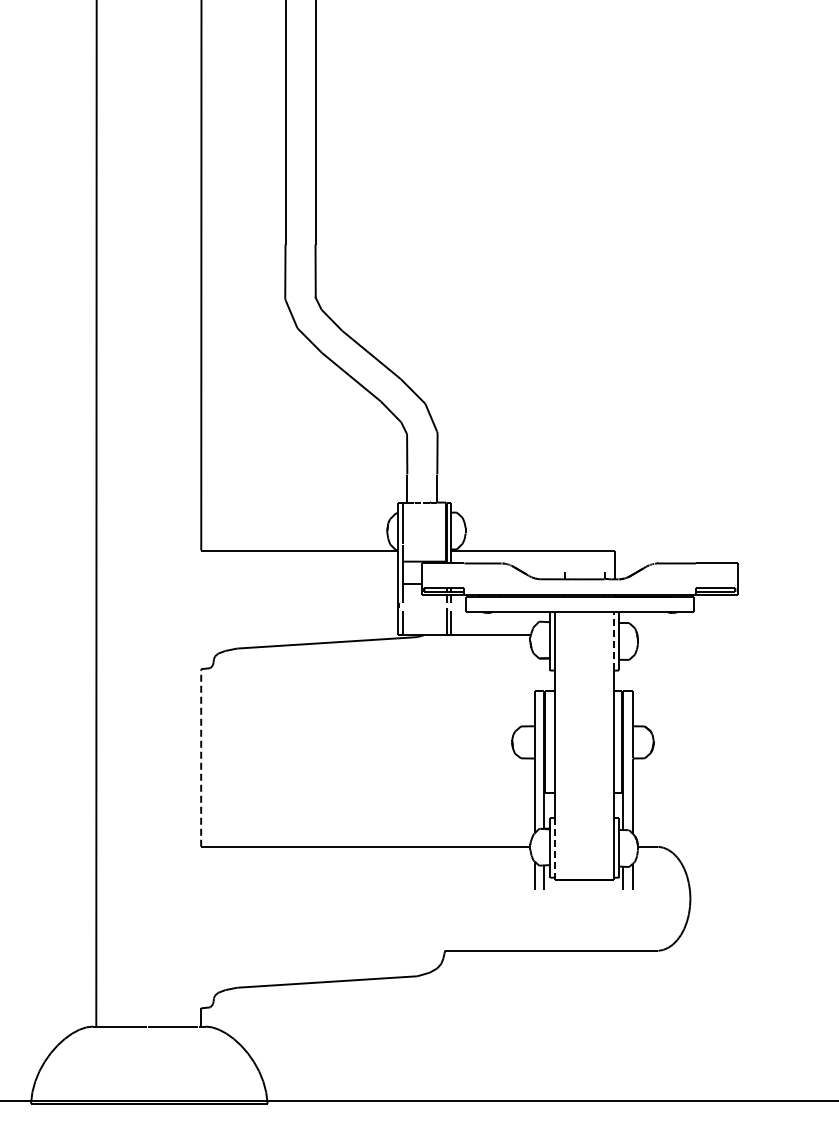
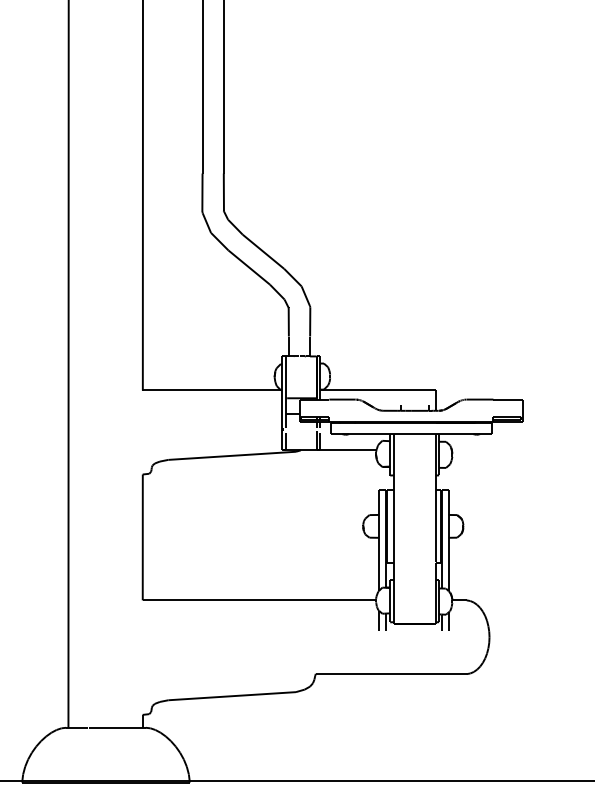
line: (614, 640) -> (435, 454), dashed -> solid
line: (201, 757) -> (143, 537), dashed -> solid
line: (555, 848) -> (393, 601), dashed -> solid

